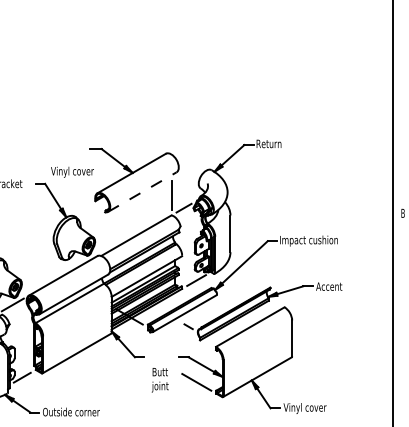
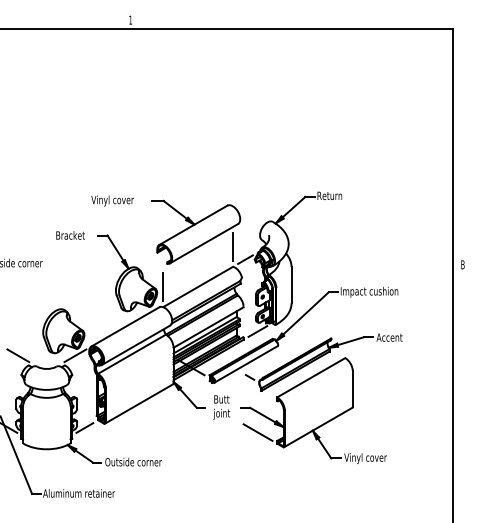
text: (72, 171) -> (112, 200), moved
line: (142, 191) -> (204, 243), dashed -> solid
line: (101, 236) -> (163, 287), added
text: (159, 380) -> (221, 407), moved

